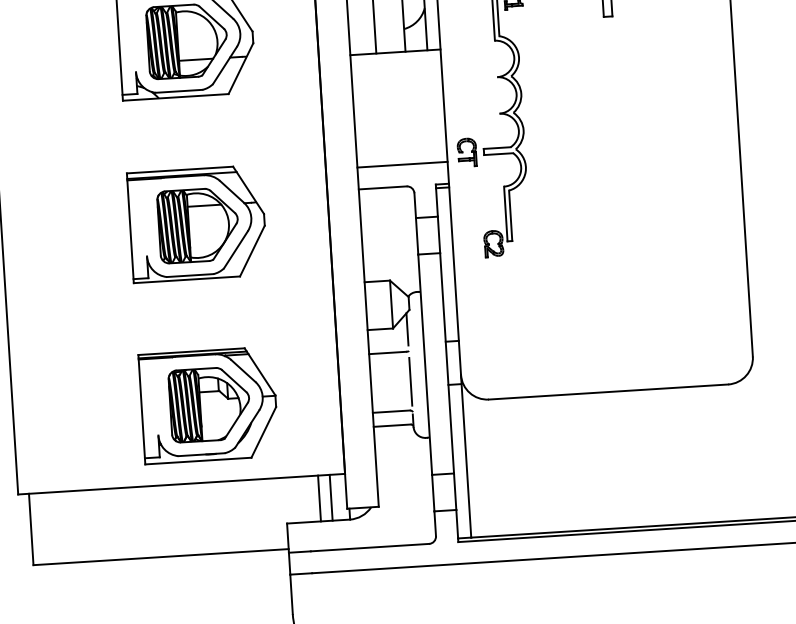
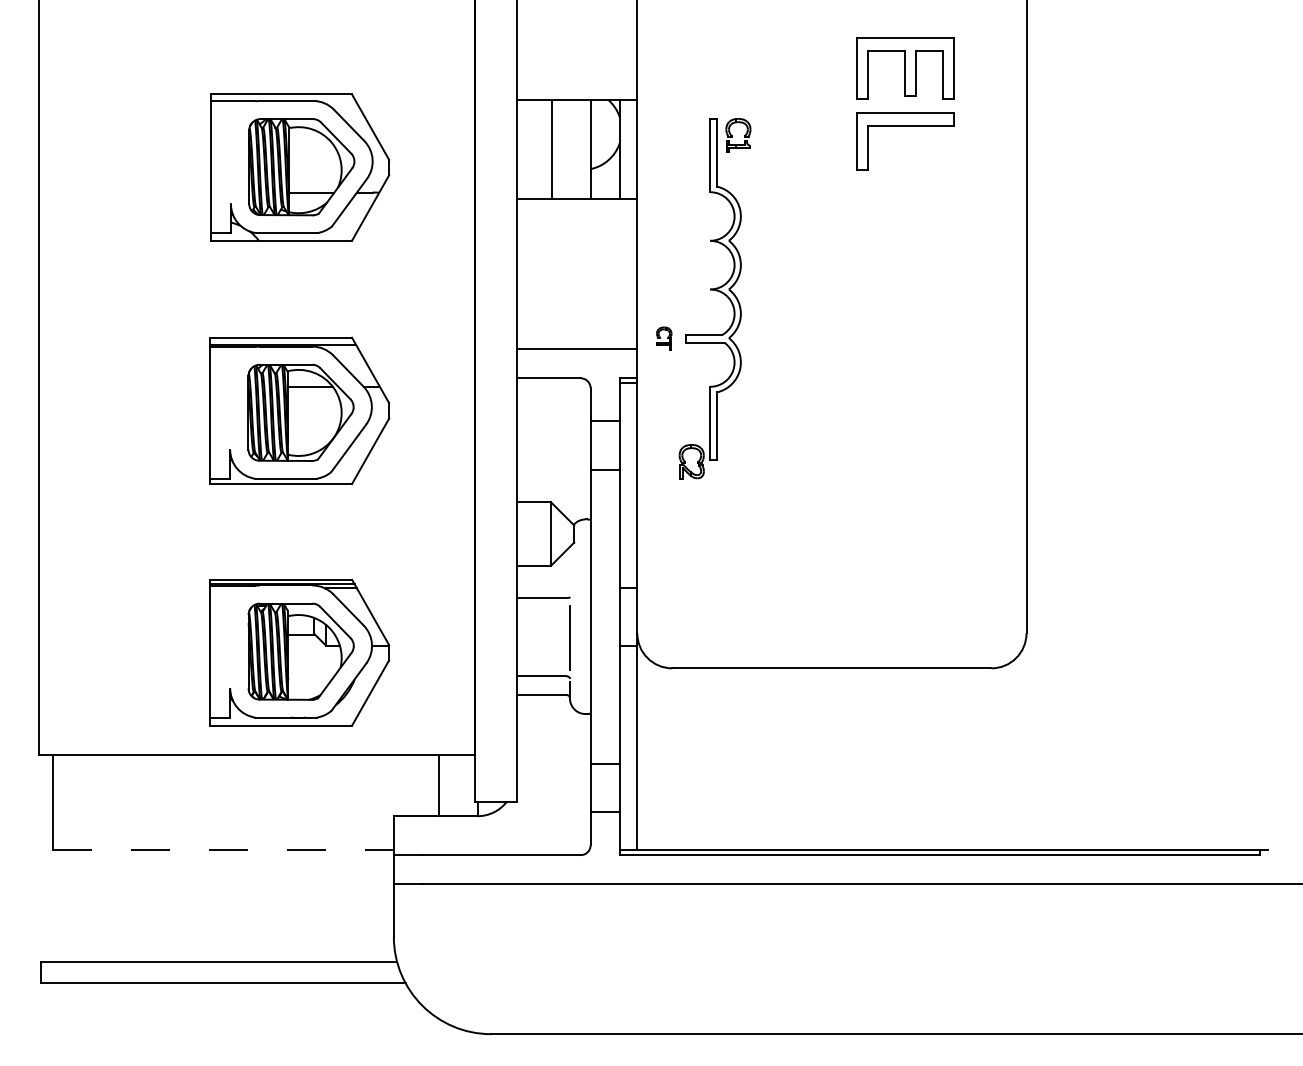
part: (467, 152) -> (664, 338), size x0.6
line: (407, 328) -> (569, 567), removed
line: (331, 497) -> (454, 785), removed
line: (161, 557) -> (224, 850), solid -> dashed

